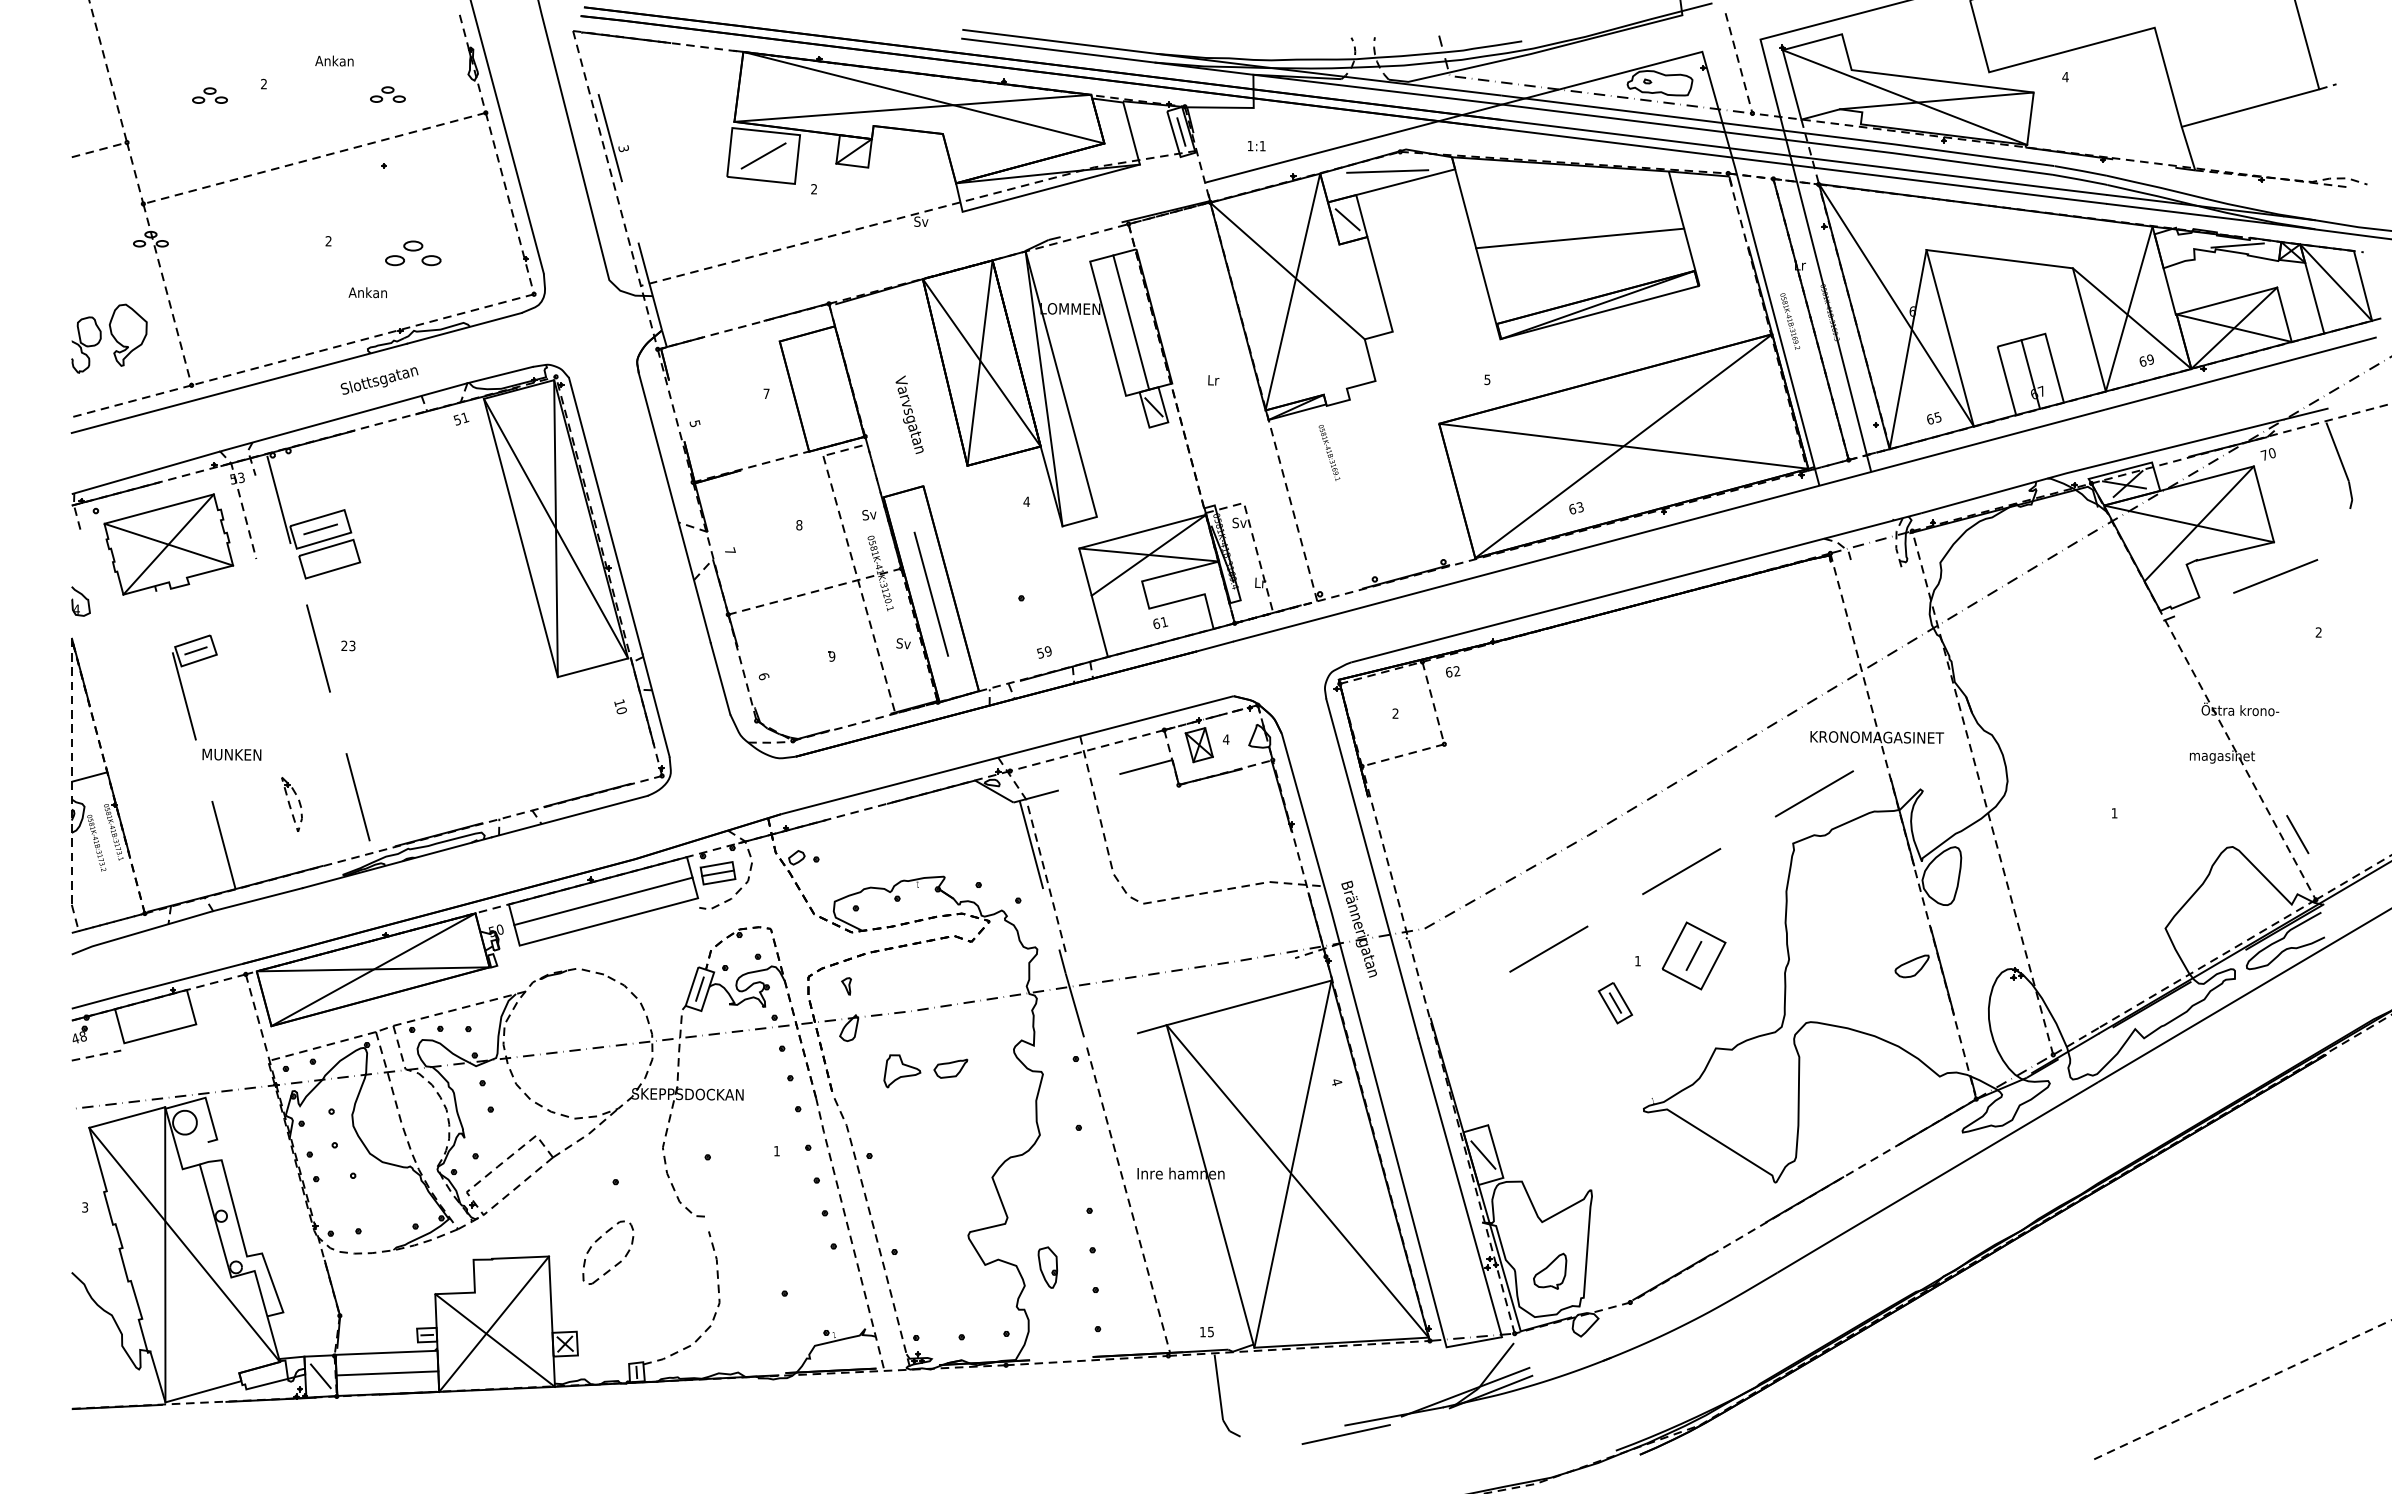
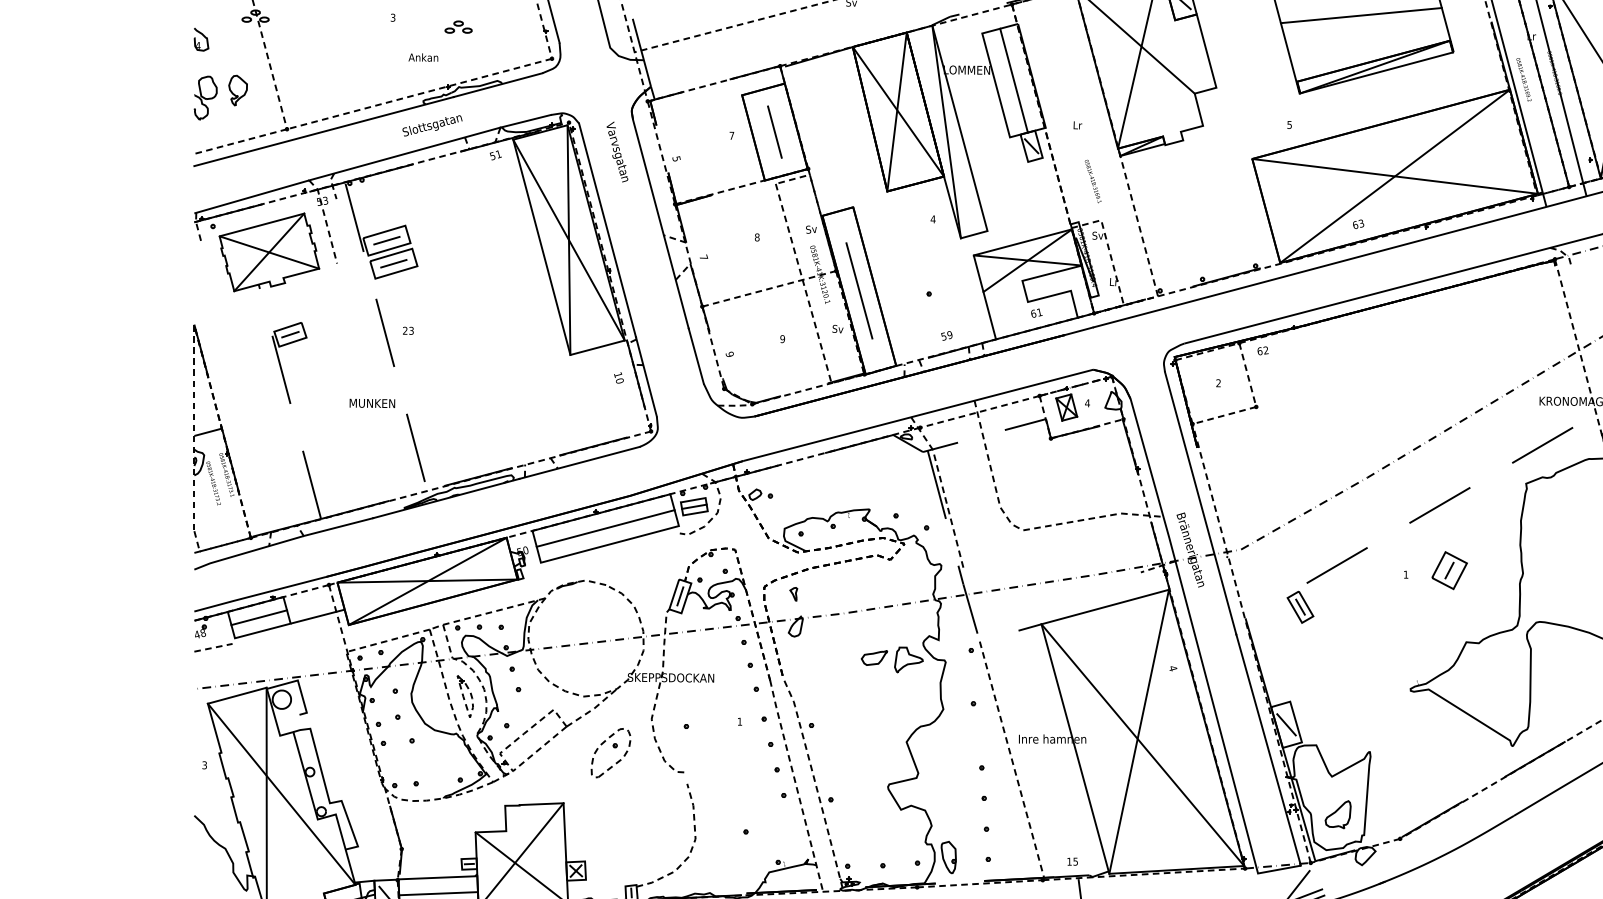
text: (328, 241) -> (392, 17), 2 -> 3
part: (413, 253) -> (458, 27), size x0.62
part: (128, 335) -> (238, 90), size x0.62
line: (821, 389) -> (774, 132), added
part: (909, 414) -> (617, 151), moved
text: (1329, 452) -> (1093, 181), moved
line: (329, 559) -> (393, 263), added
part: (80, 601) -> (201, 39), moved
text: (763, 676) -> (729, 354), 6 -> 9
text: (231, 754) -> (372, 403), moved
part: (291, 804) -> (464, 696), moved
part: (1694, 955) -> (1449, 570), size x0.71
part: (1615, 1003) -> (1300, 607), moved
line: (230, 1015) -> (317, 616), added
line: (155, 1016) -> (259, 617), added
part: (902, 1071) -> (909, 660), moved
part: (616, 1263) -> (617, 761), moved
part: (1047, 1267) -> (948, 857), moved

